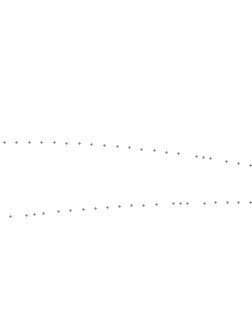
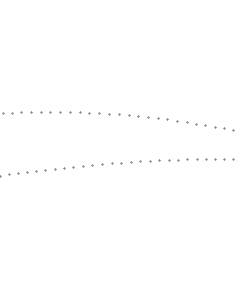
part: (203, 156) -> (196, 123), size x1.67
part: (180, 202) -> (178, 159), size x1.67
part: (34, 214) -> (64, 168), size x1.43

